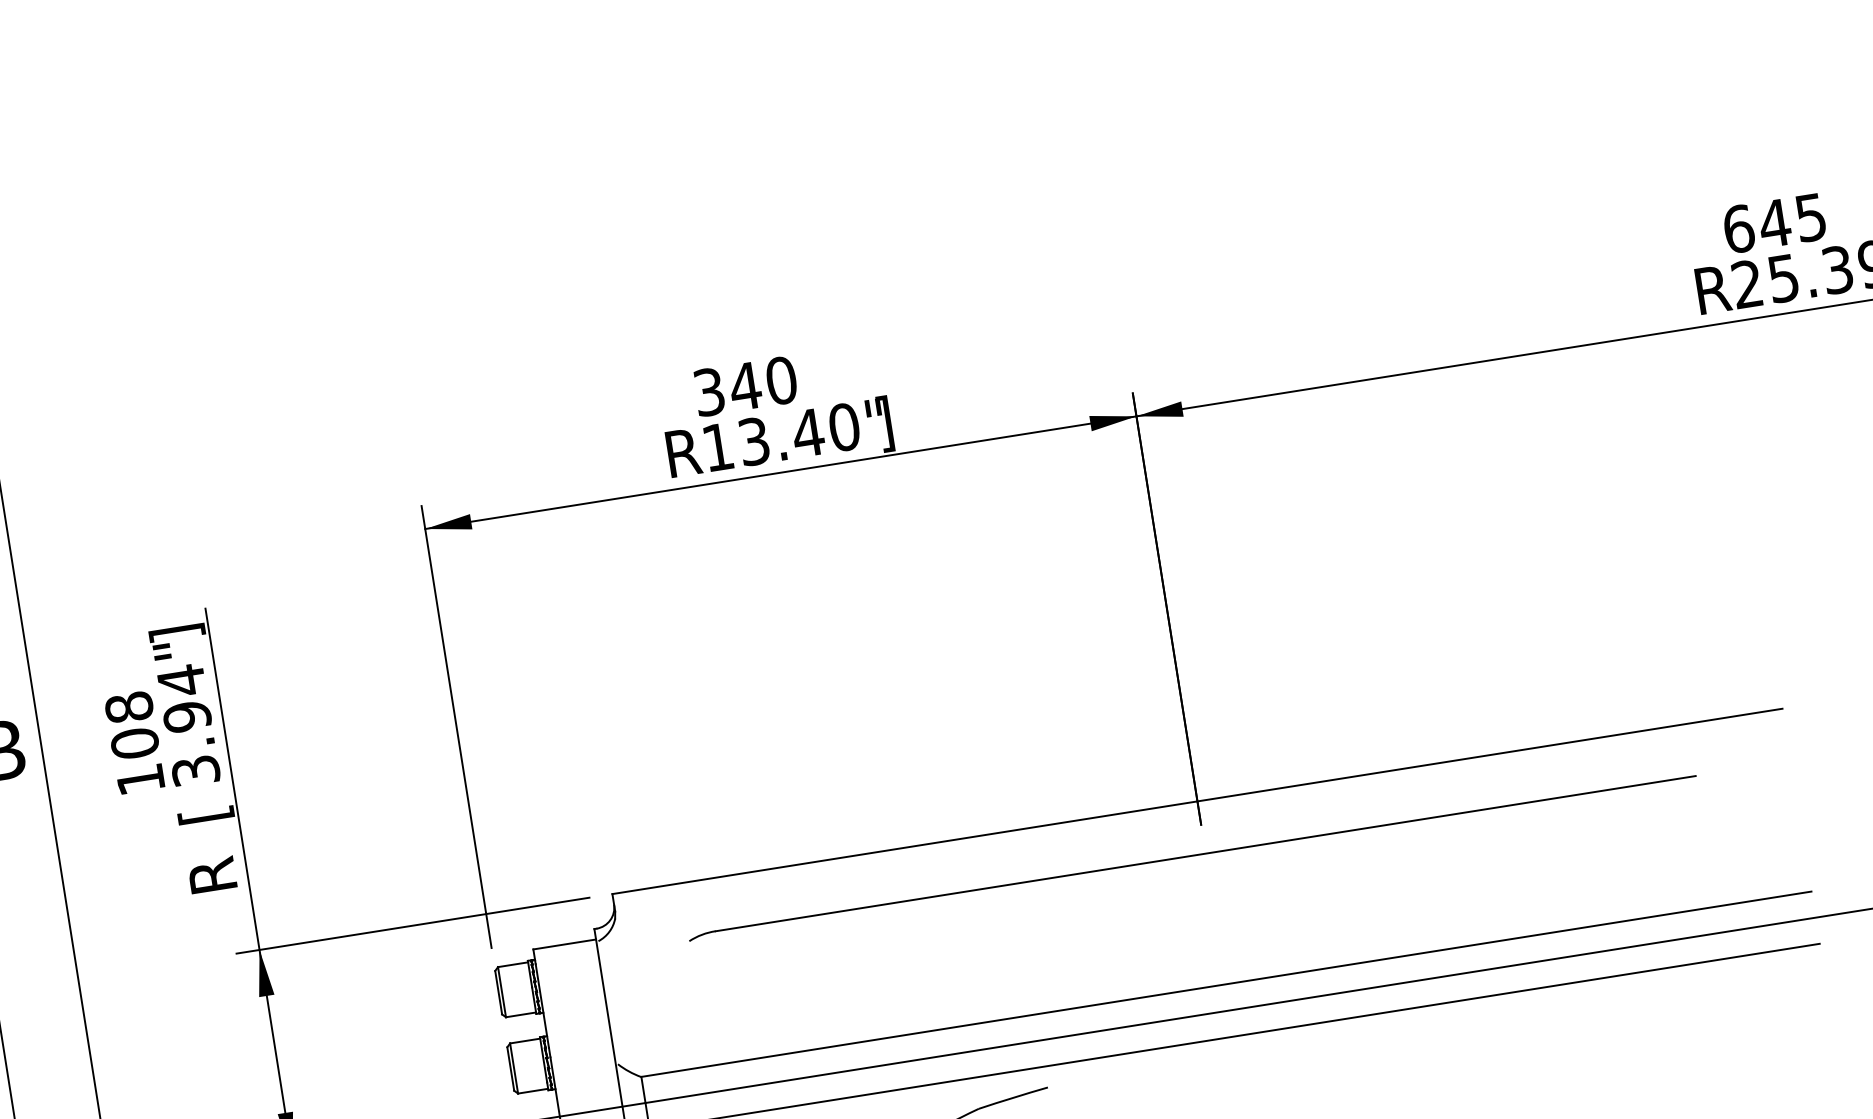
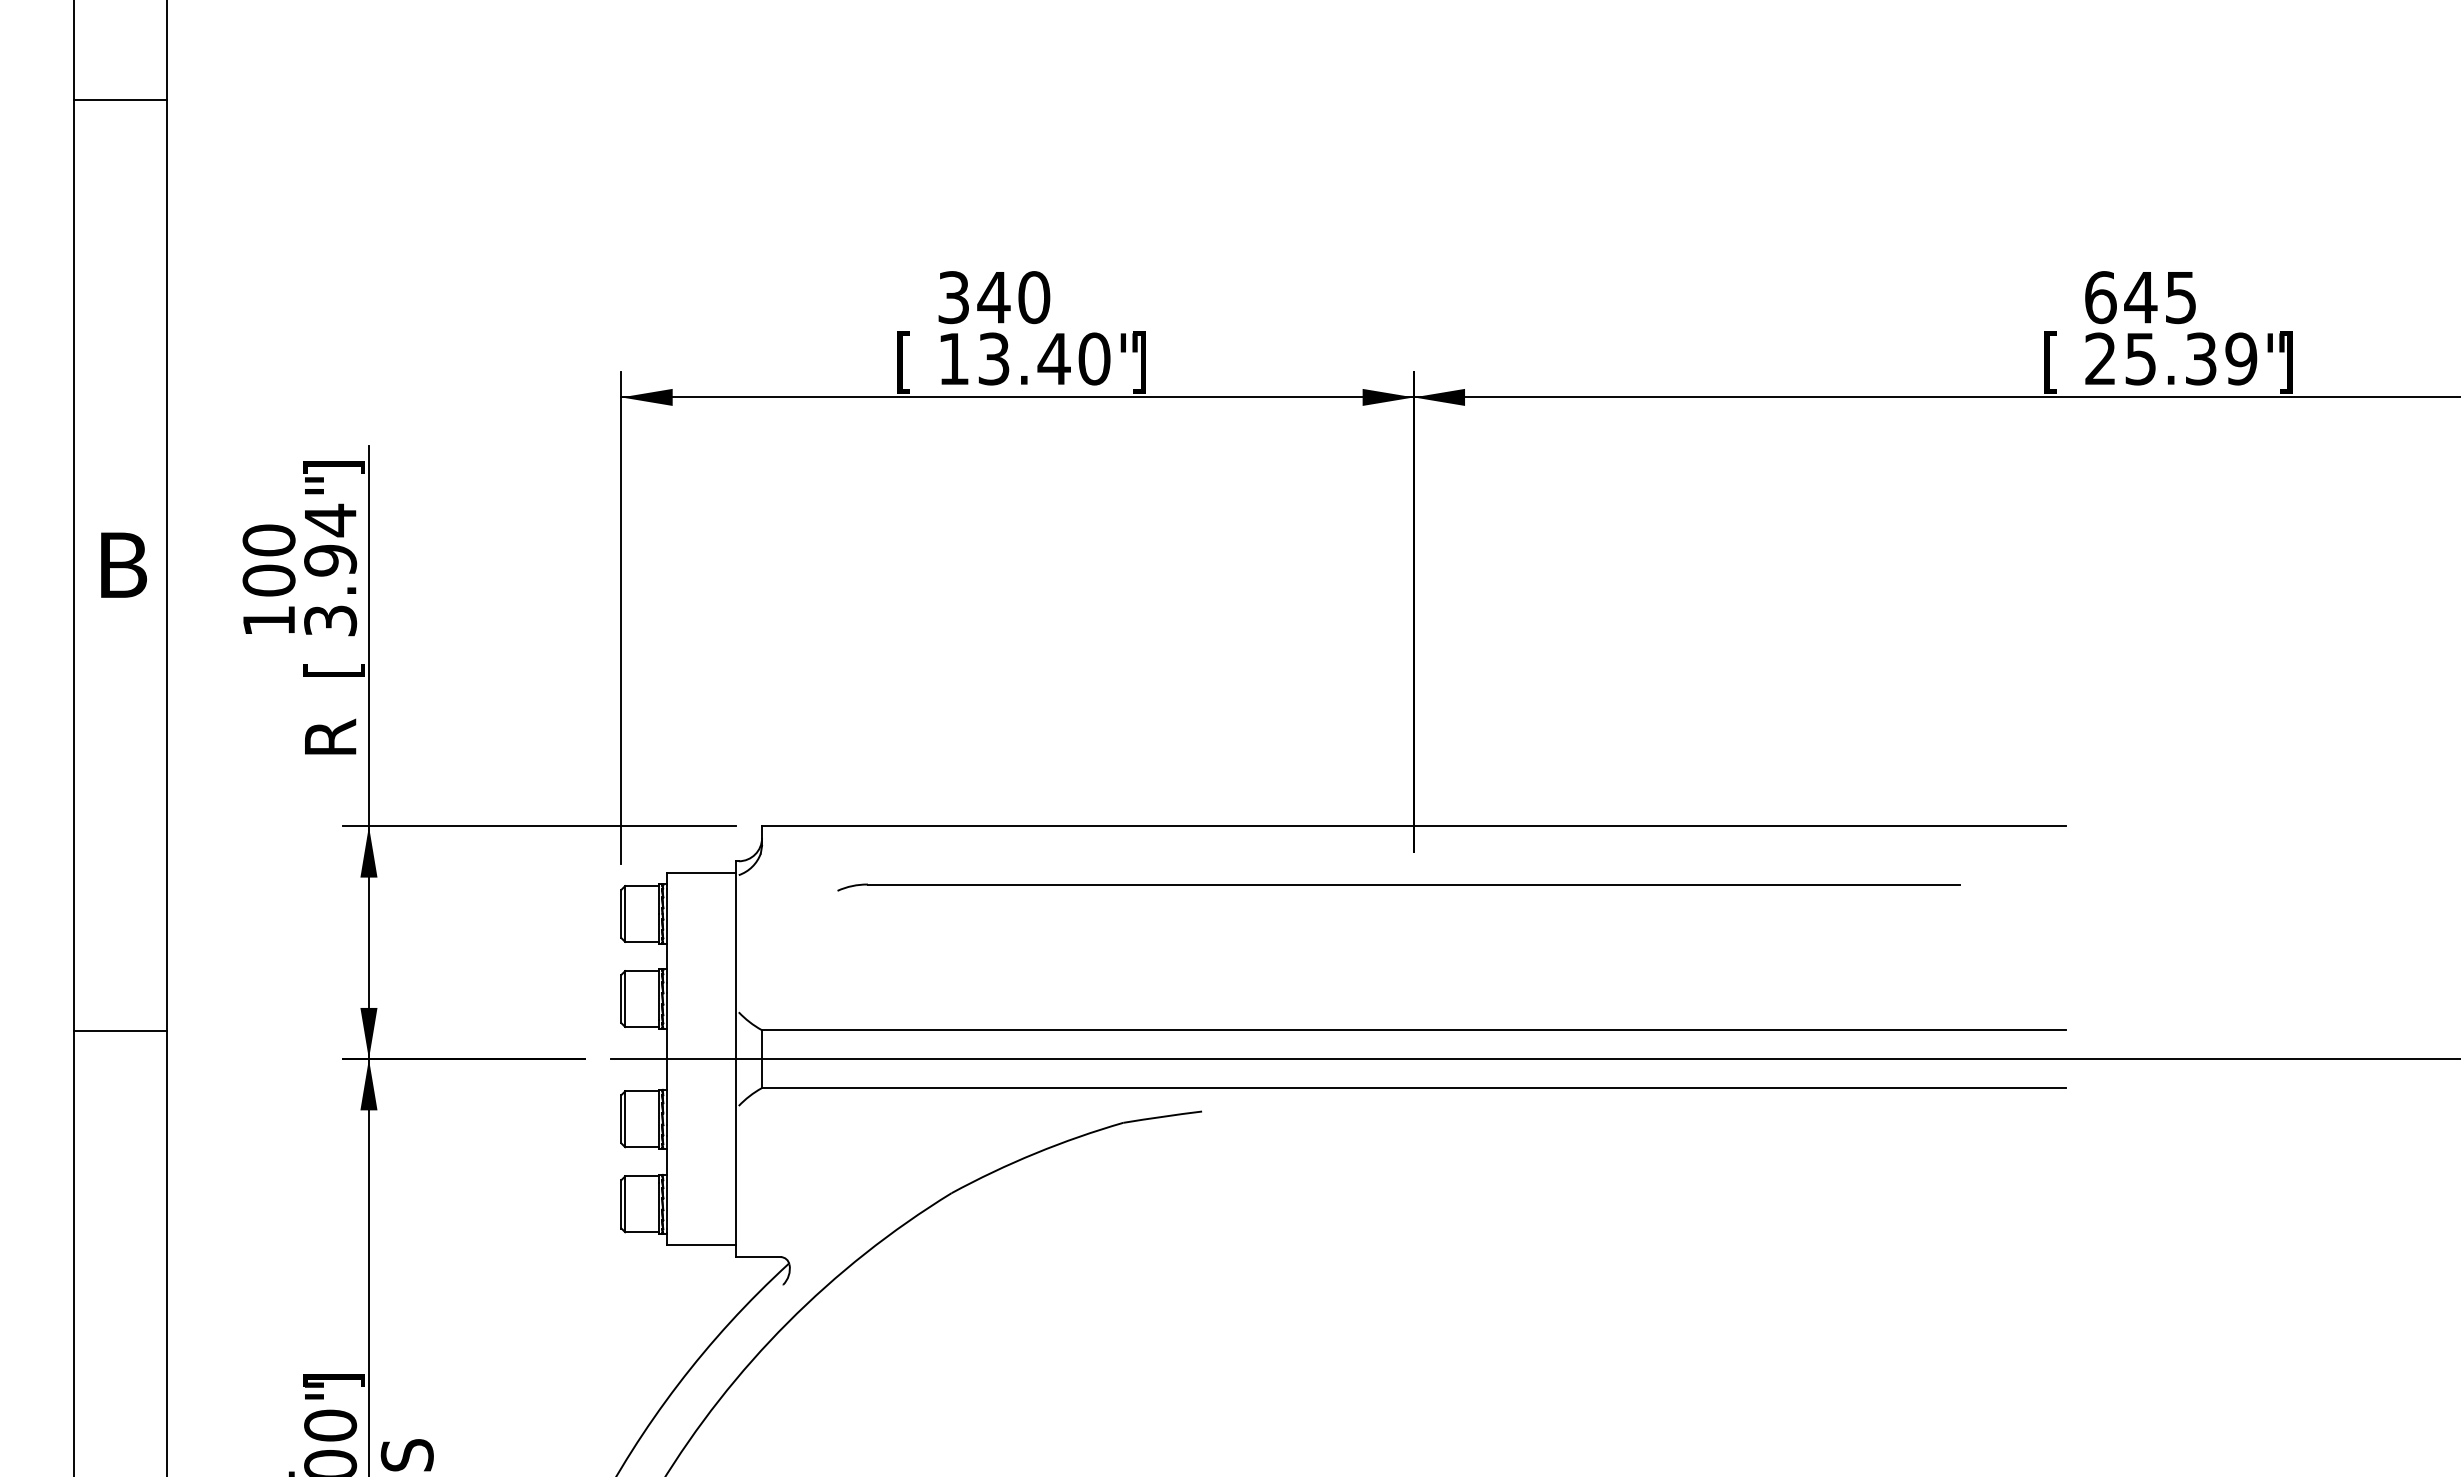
text: (1713, 292) -> (2062, 362), R -> [
text: (684, 455) -> (915, 362), R -> [
text: (128, 707) -> (268, 540), 108 -> 100

